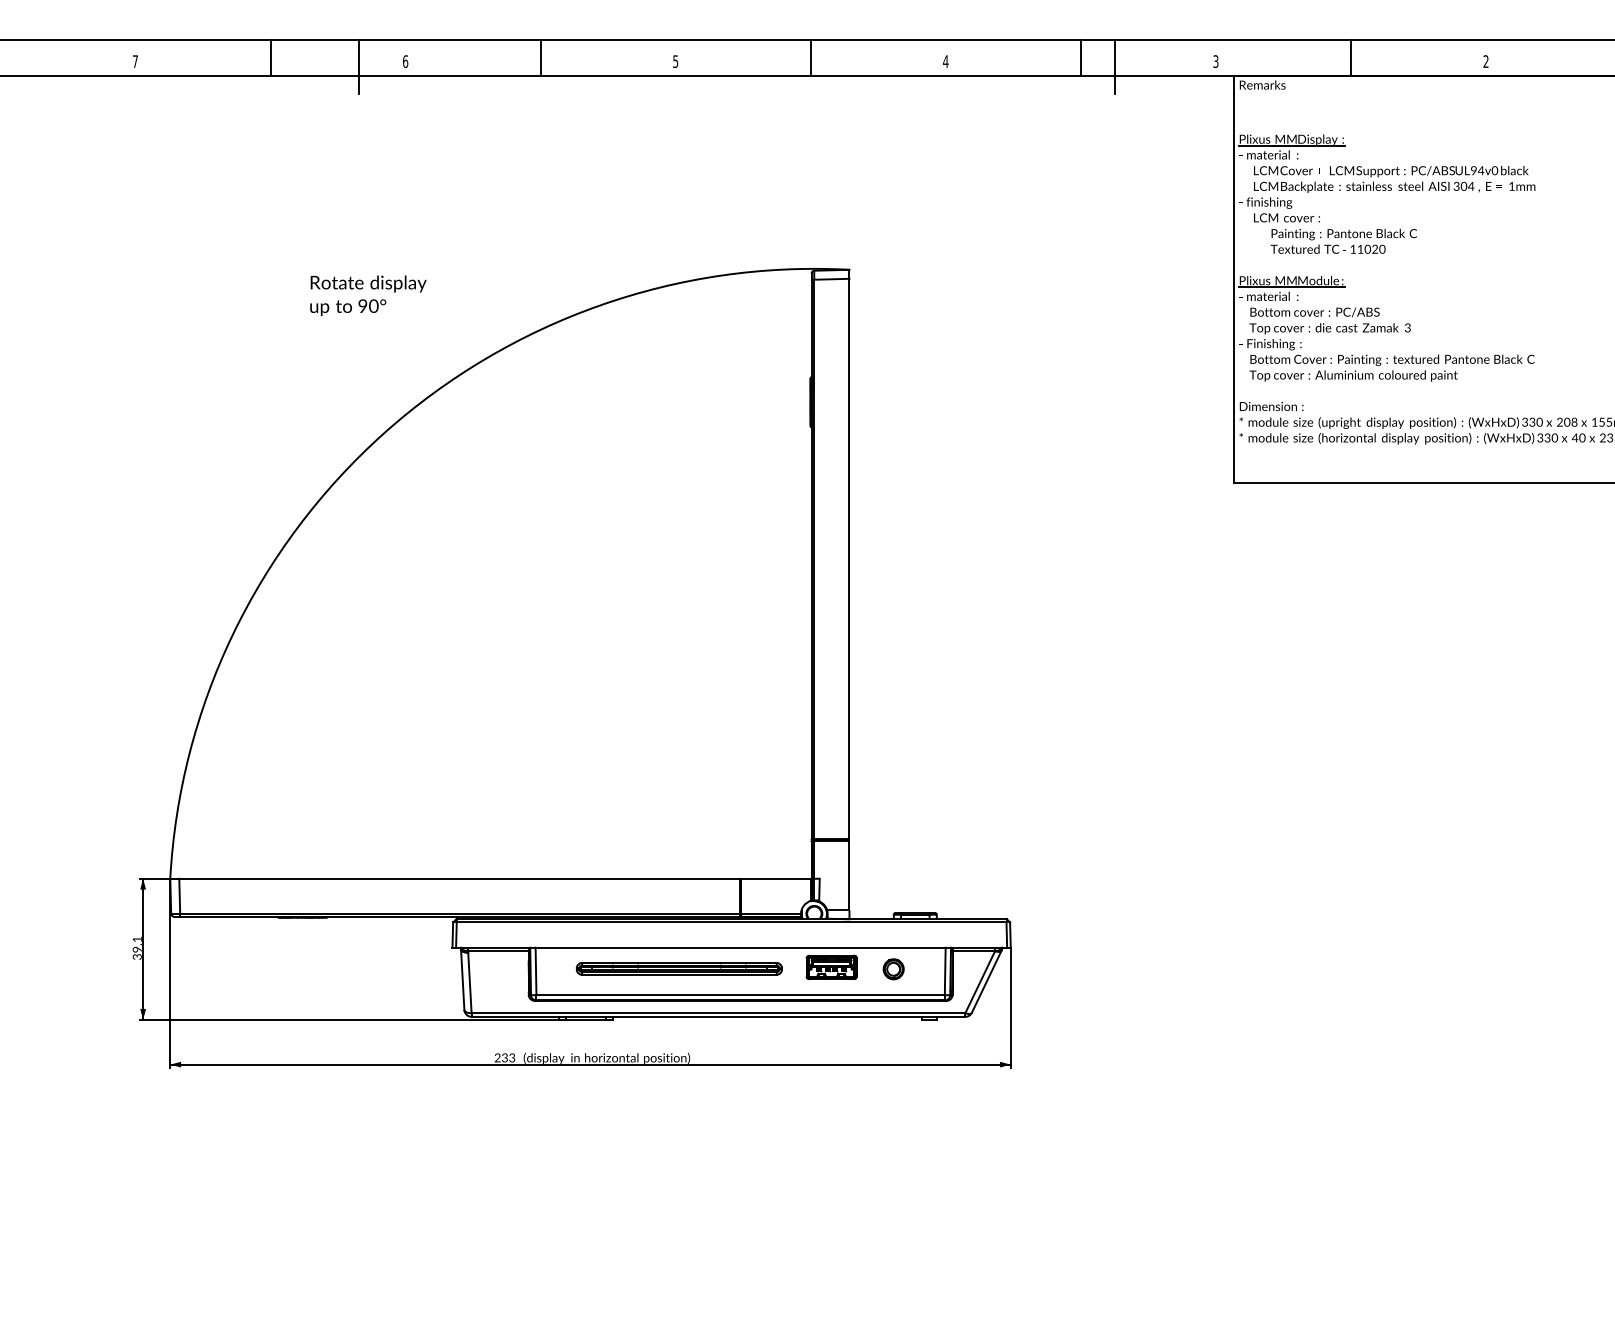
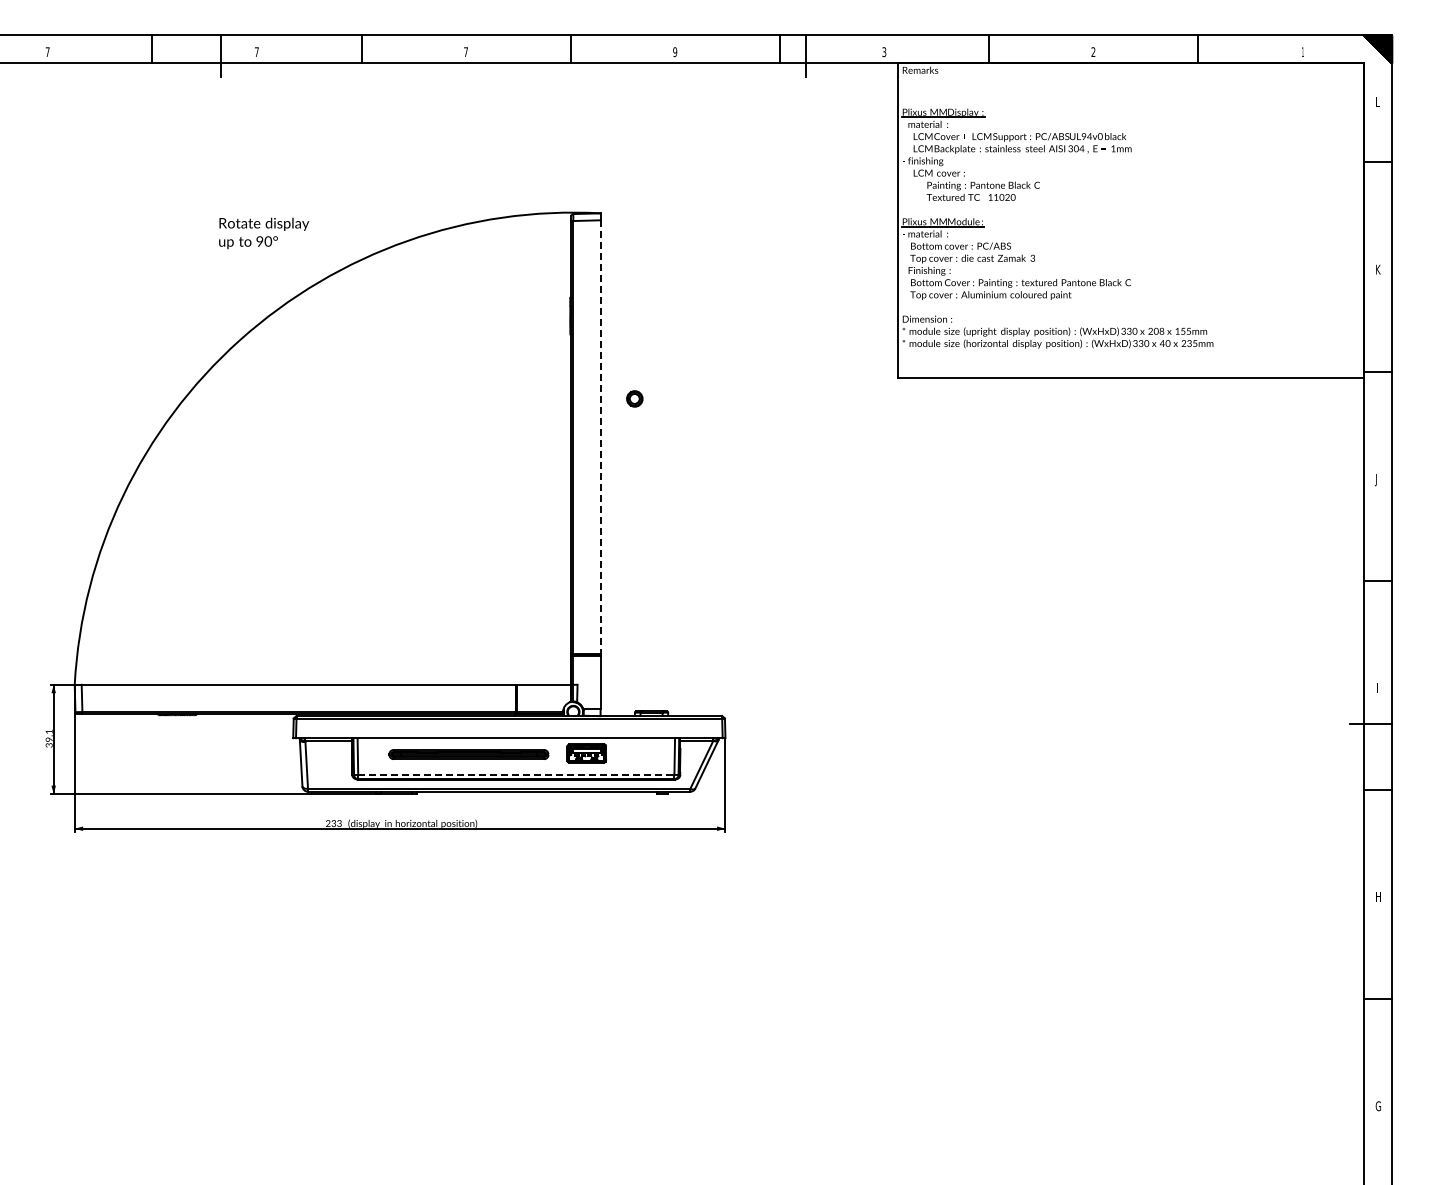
text: (405, 60) -> (256, 51), 6 -> 7
text: (674, 62) -> (465, 52), 5 -> 7
text: (946, 62) -> (675, 52), 4 -> 9
text: (368, 295) -> (264, 233), moved
line: (849, 559) -> (600, 437), solid -> dashed
part: (893, 968) -> (634, 398), moved
line: (740, 994) -> (516, 774), solid -> dashed

